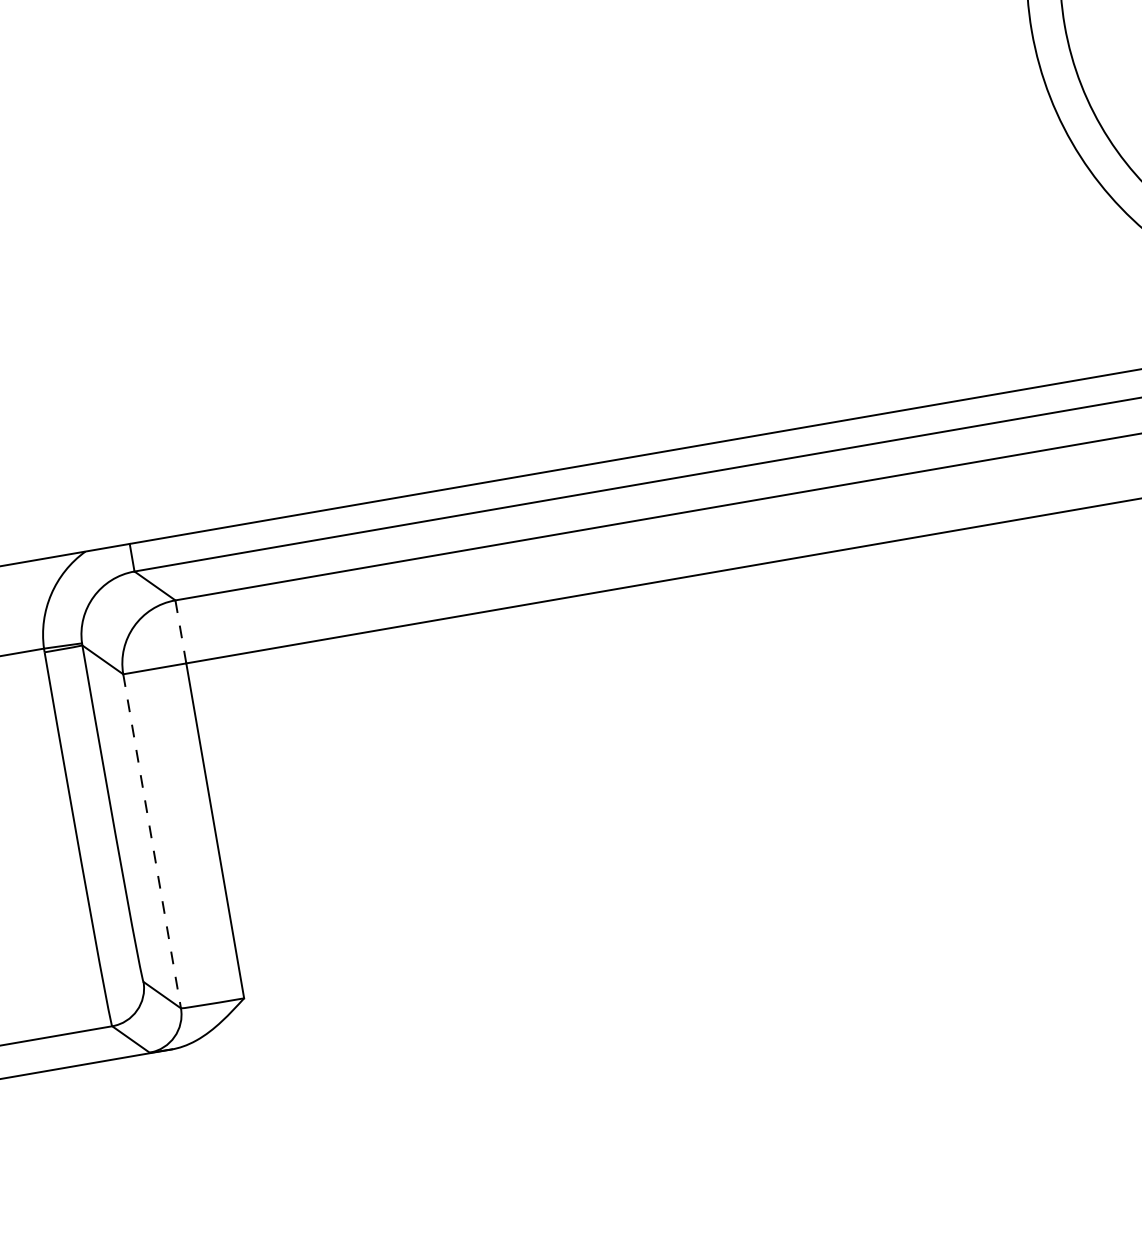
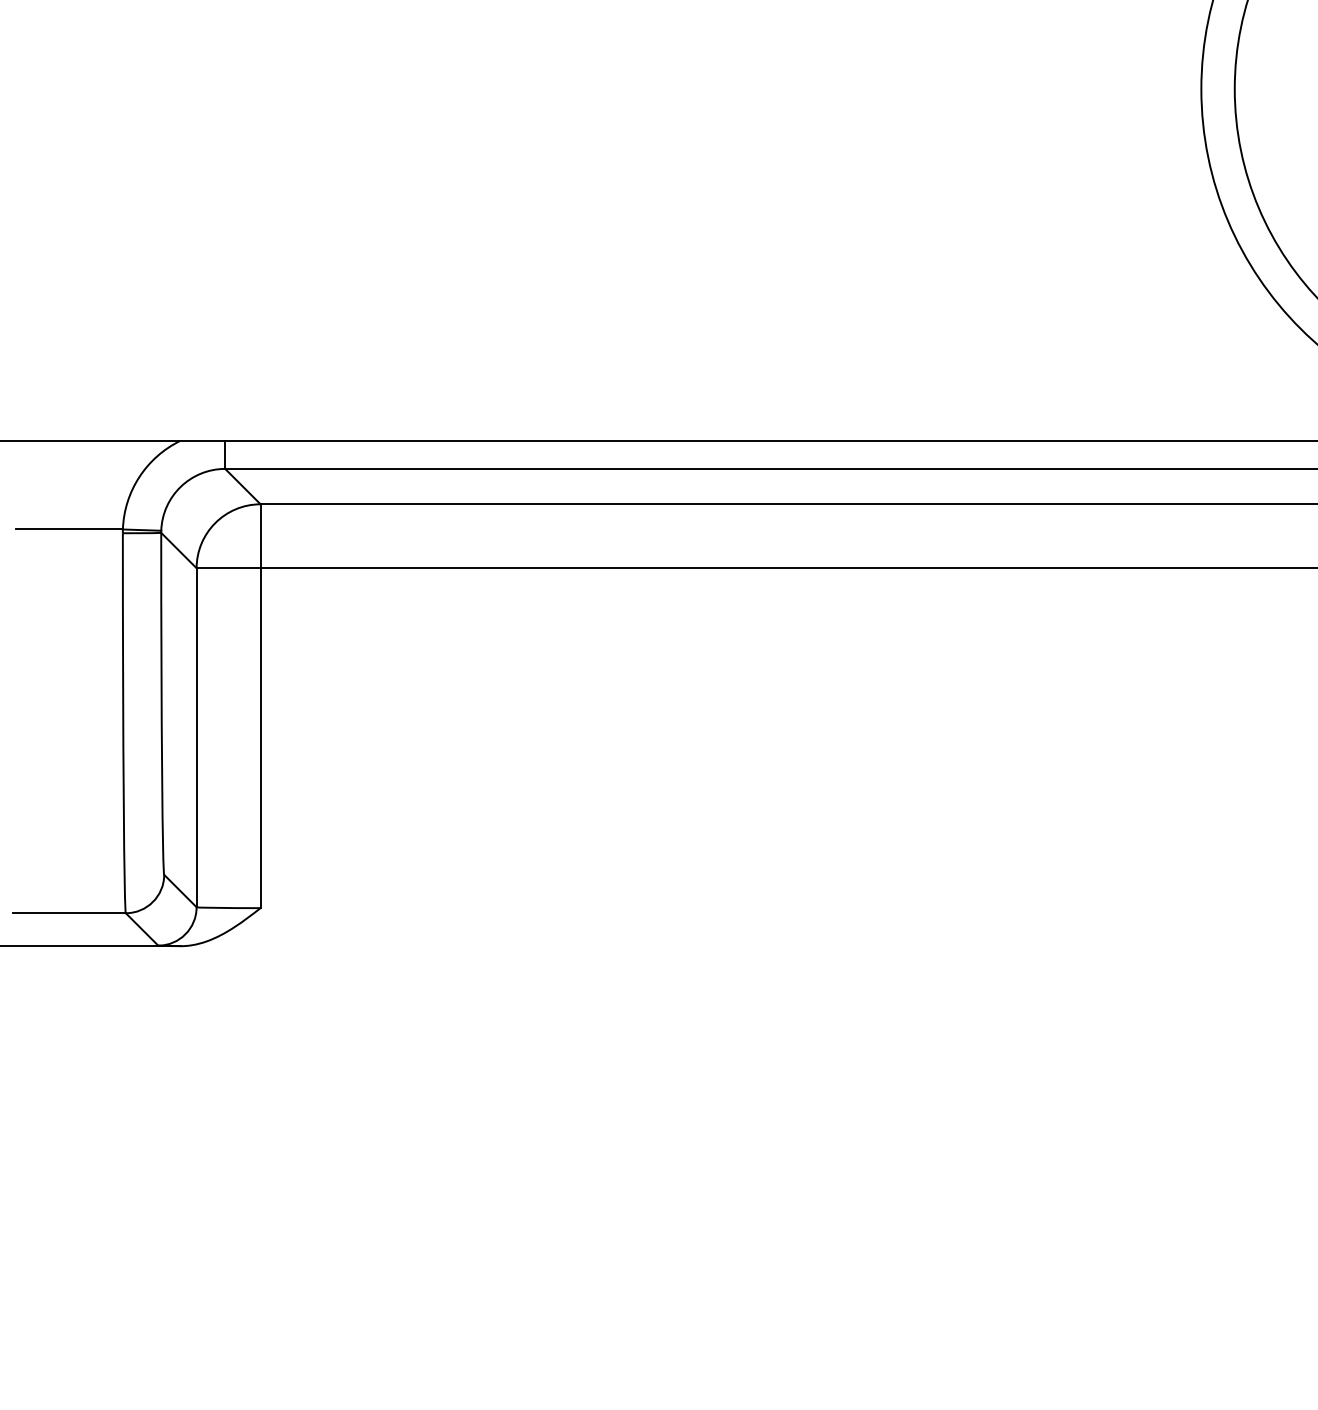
line: (180, 632) -> (260, 536), dashed -> solid
line: (152, 842) -> (196, 738), dashed -> solid

